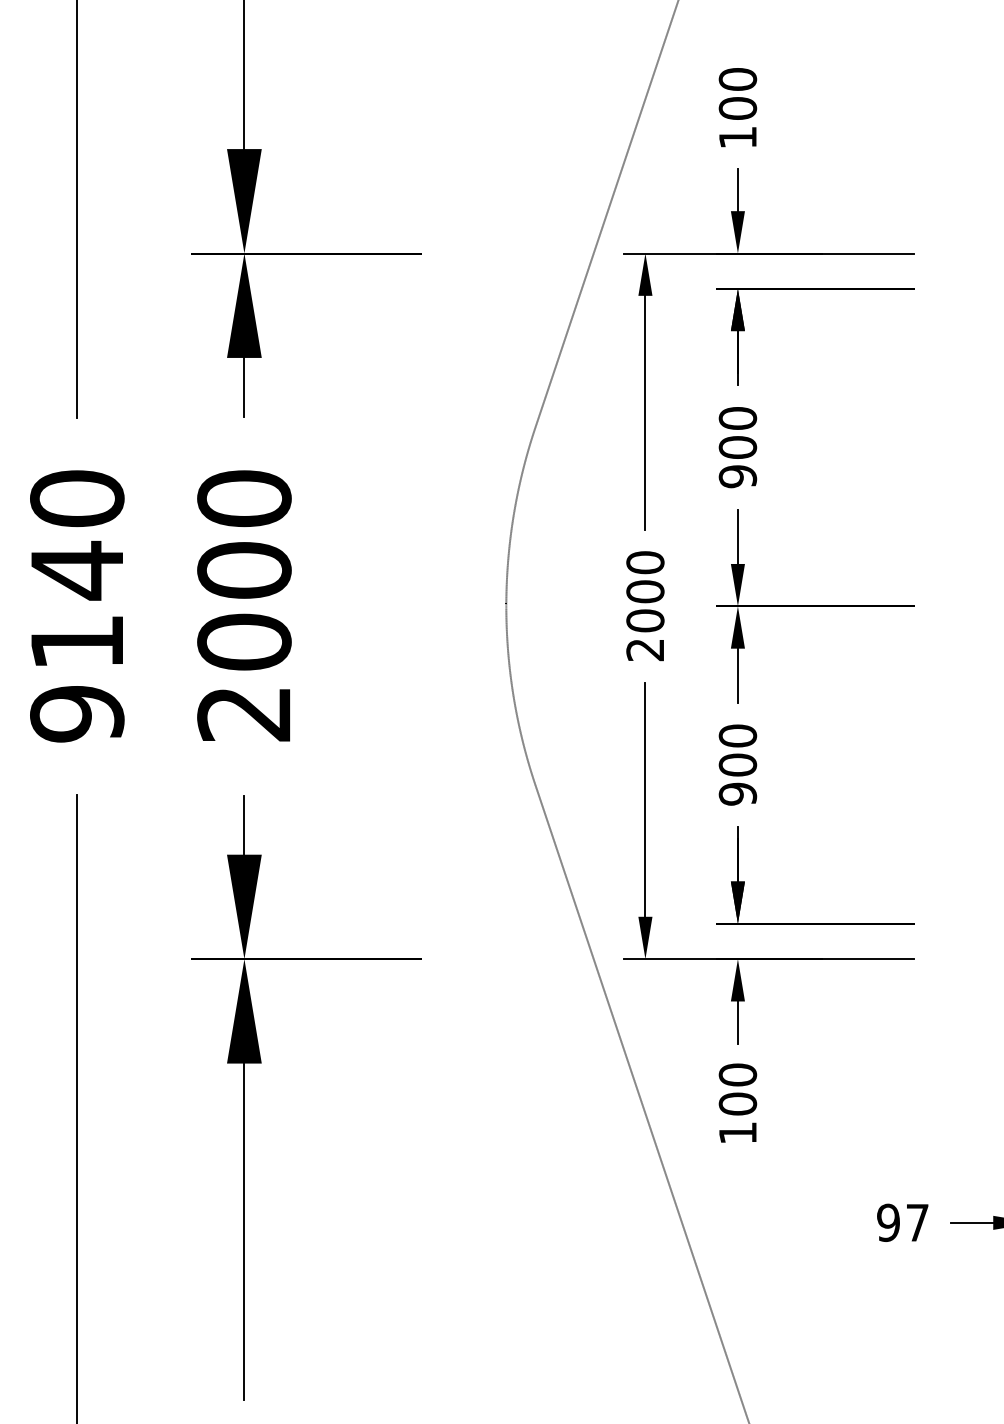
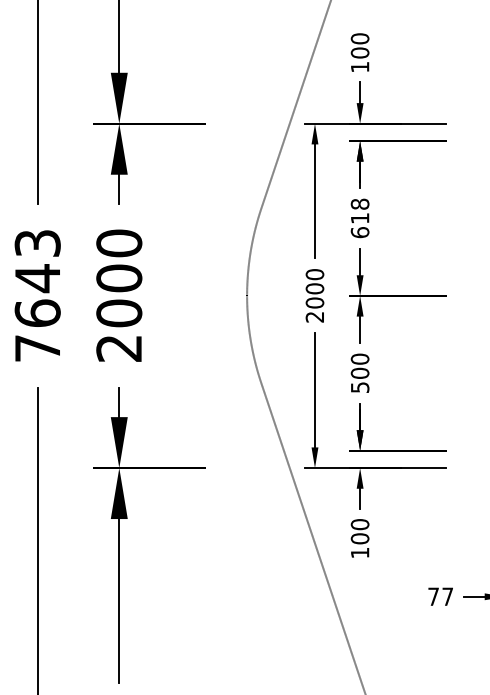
text: (736, 447) -> (359, 218), 900 -> 618
text: (76, 605) -> (37, 295), 9140 -> 7643
text: (736, 793) -> (359, 387), 900 -> 500
text: (888, 1222) -> (433, 596), 97 -> 77

